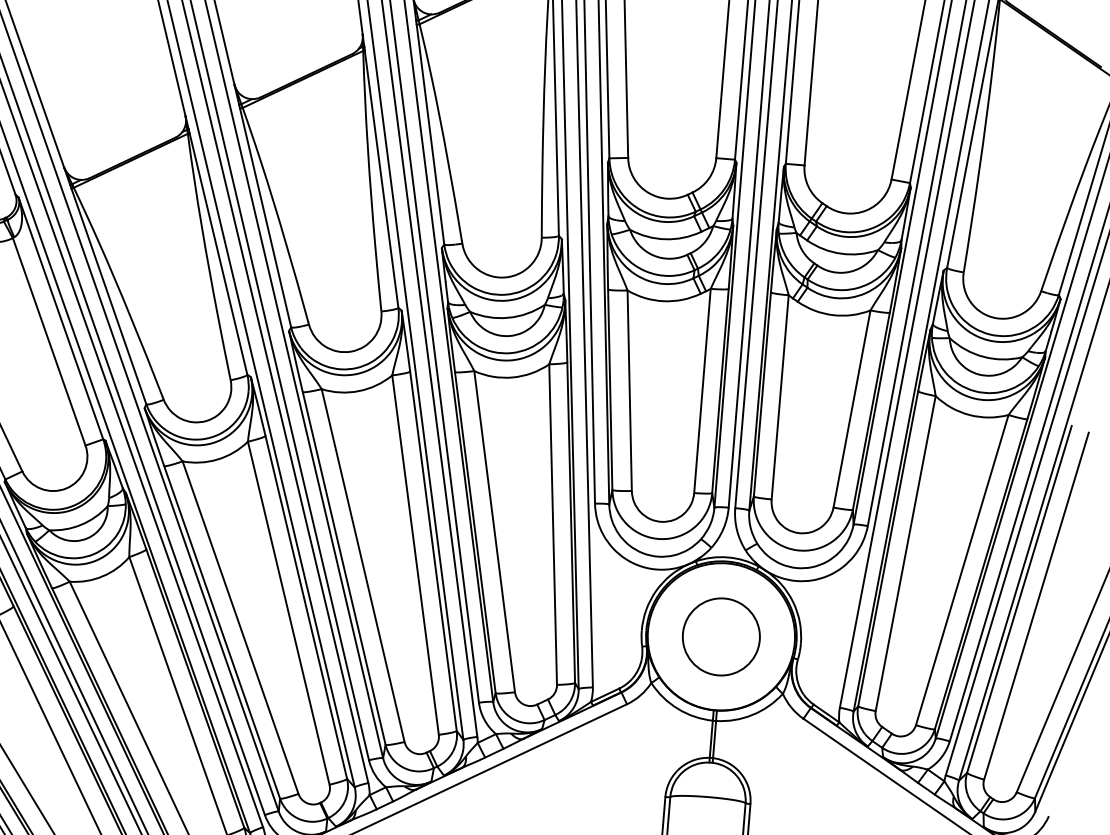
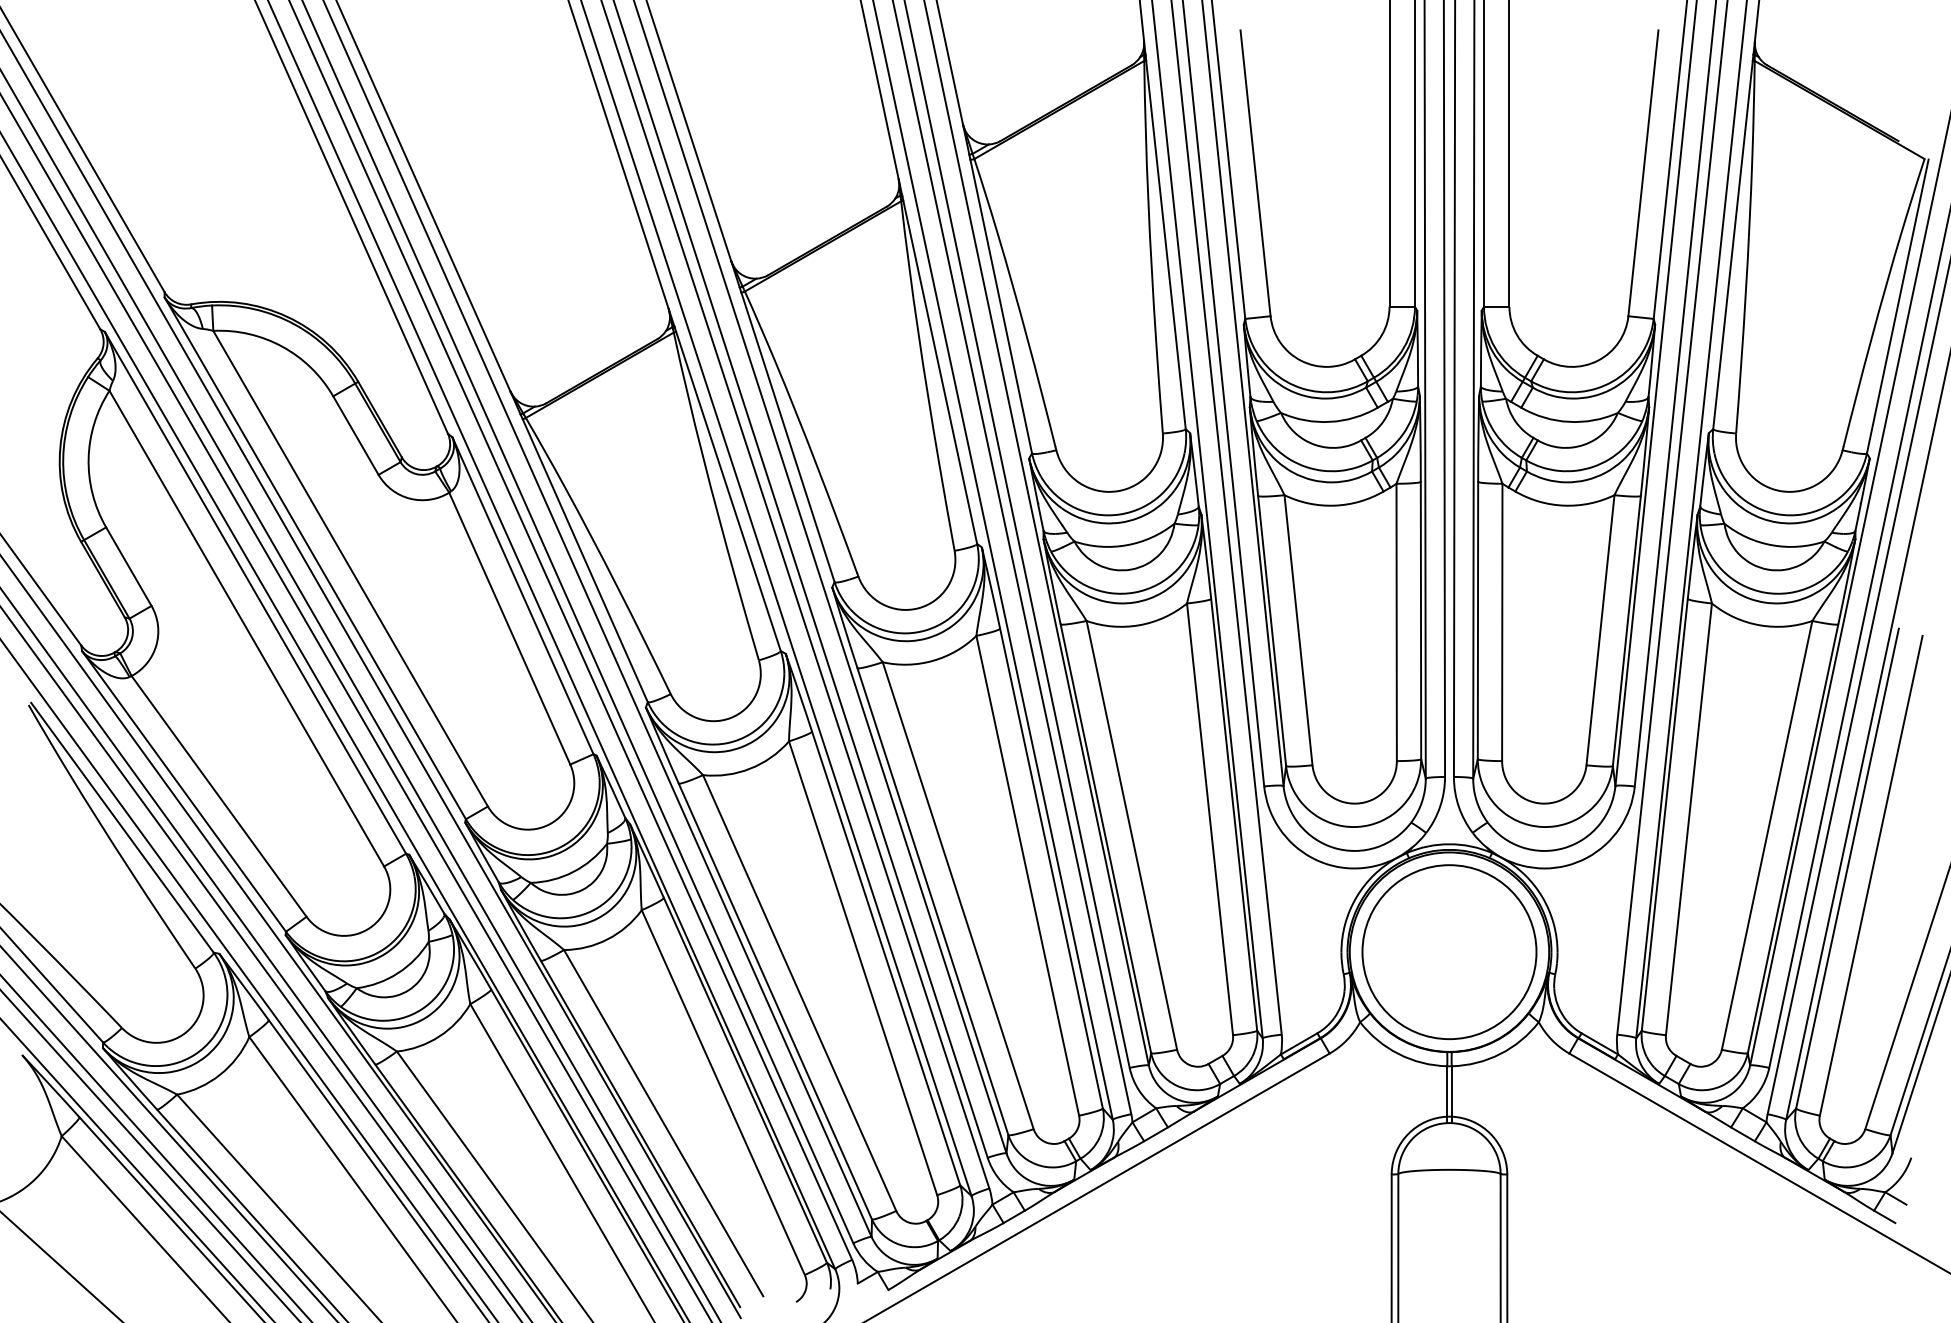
circle: (721, 637) -> (1449, 952), size x1.67

